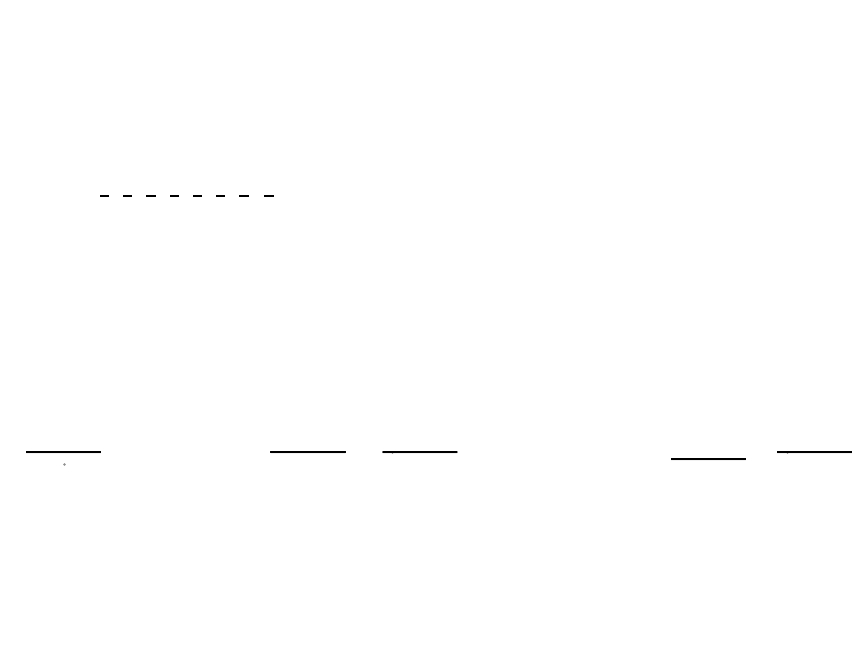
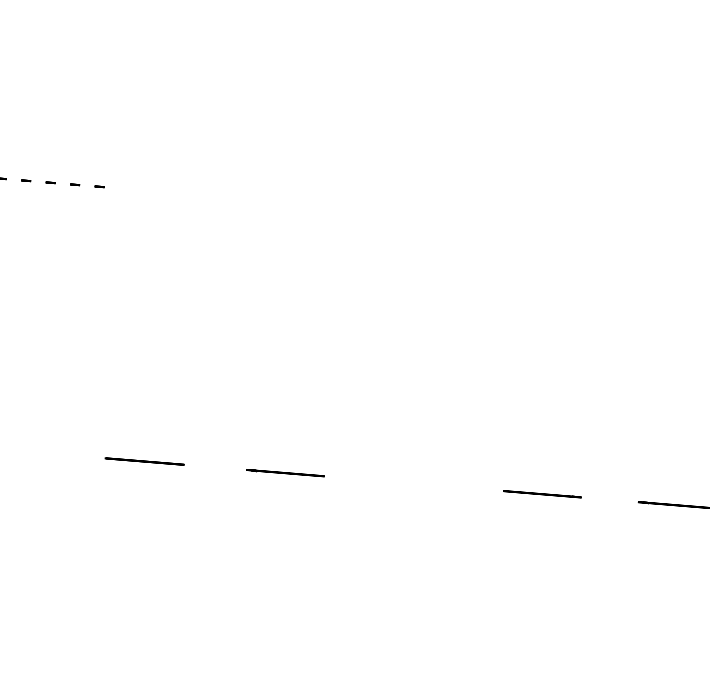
part: (268, 195) -> (125, 188), removed
line: (419, 452) -> (285, 473), moved
line: (708, 458) -> (542, 493), moved

